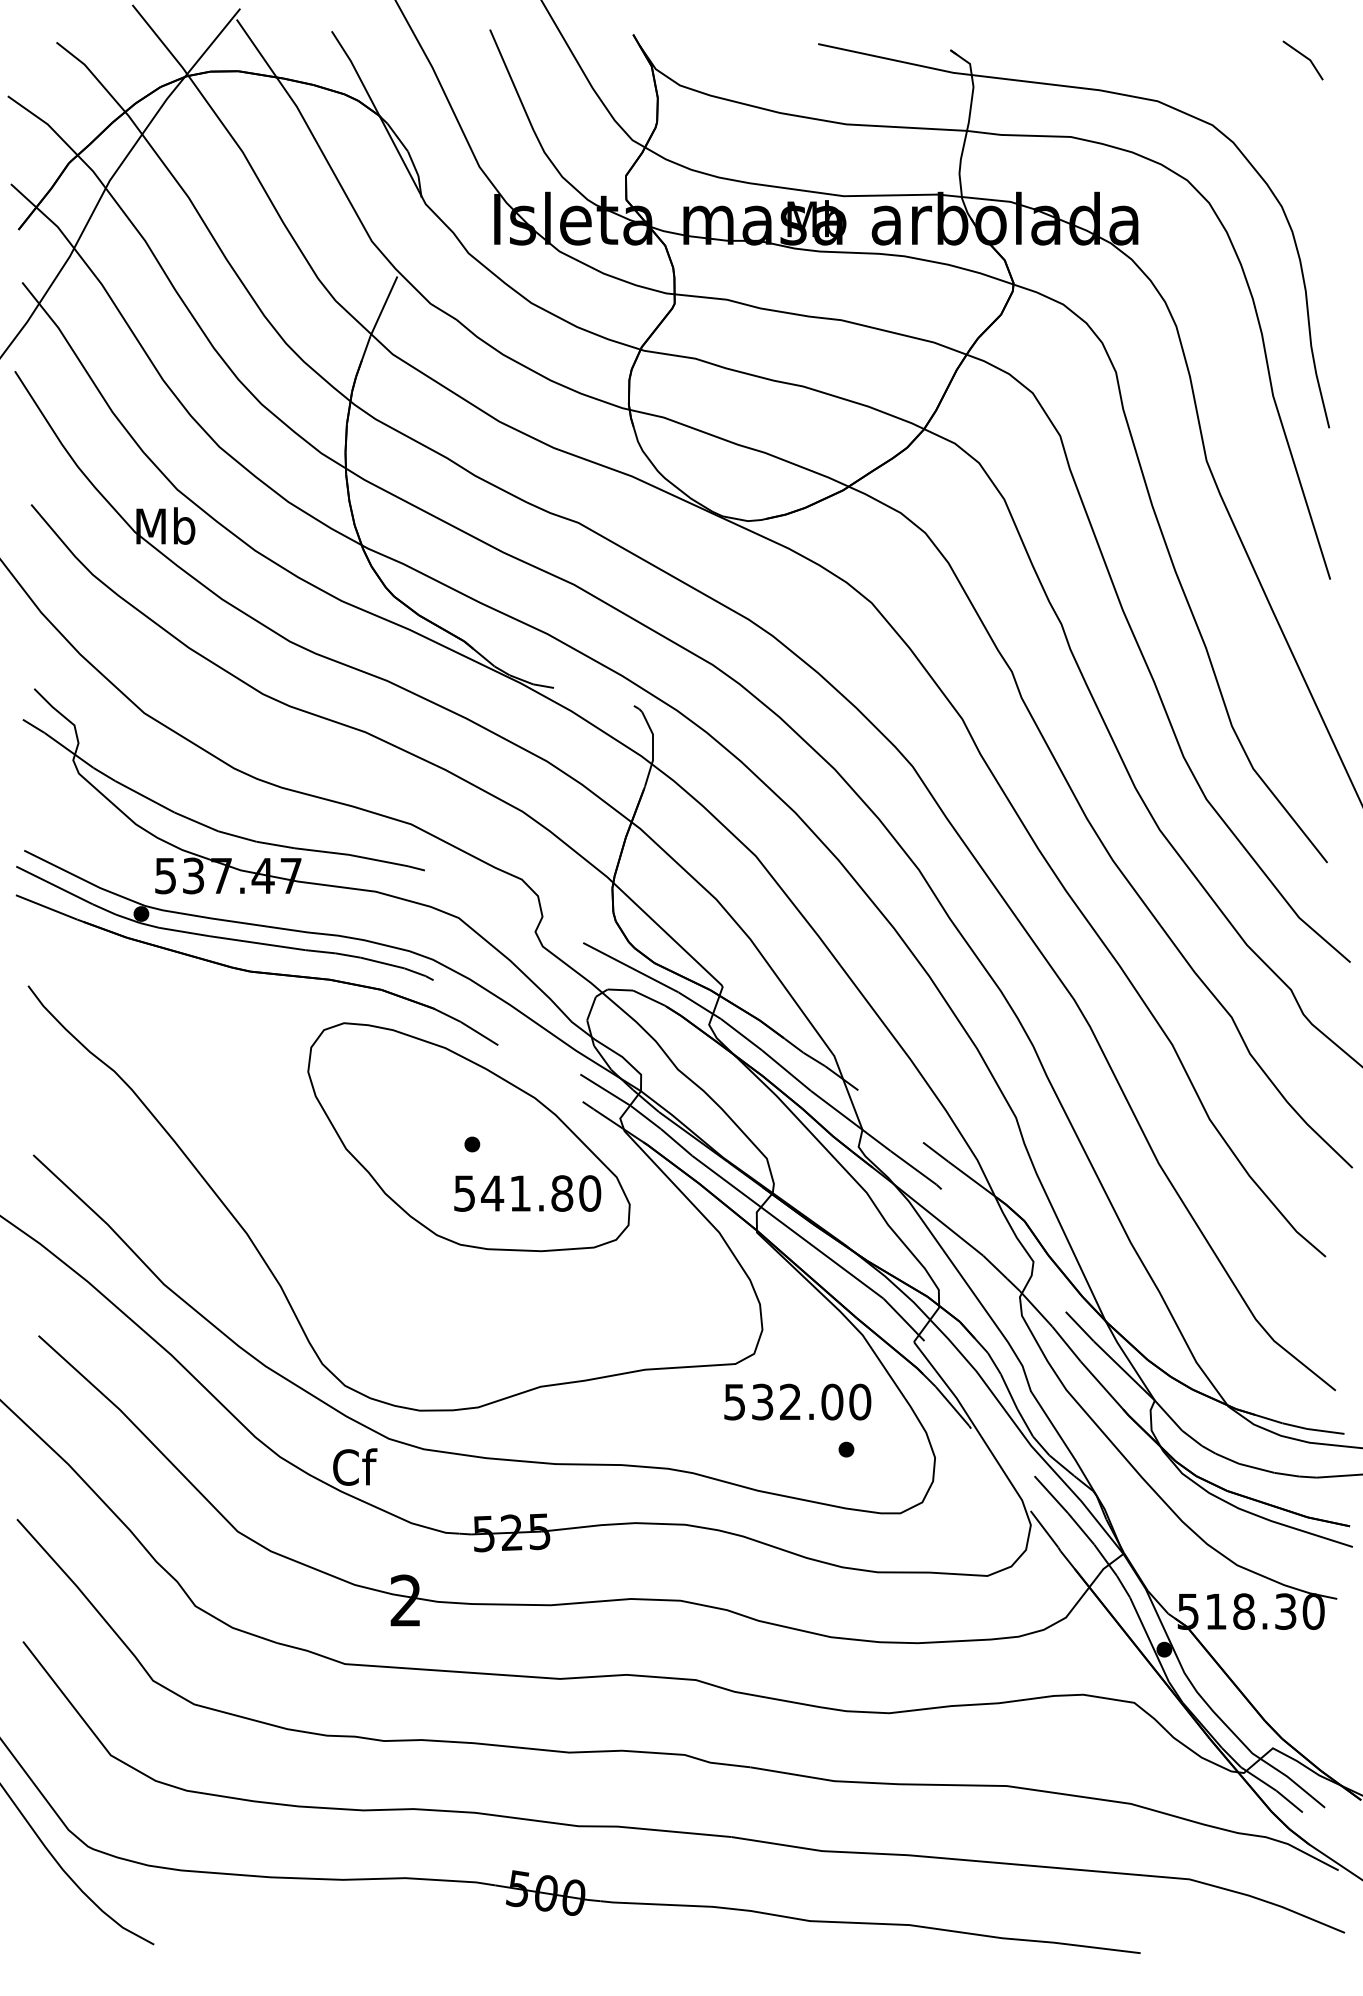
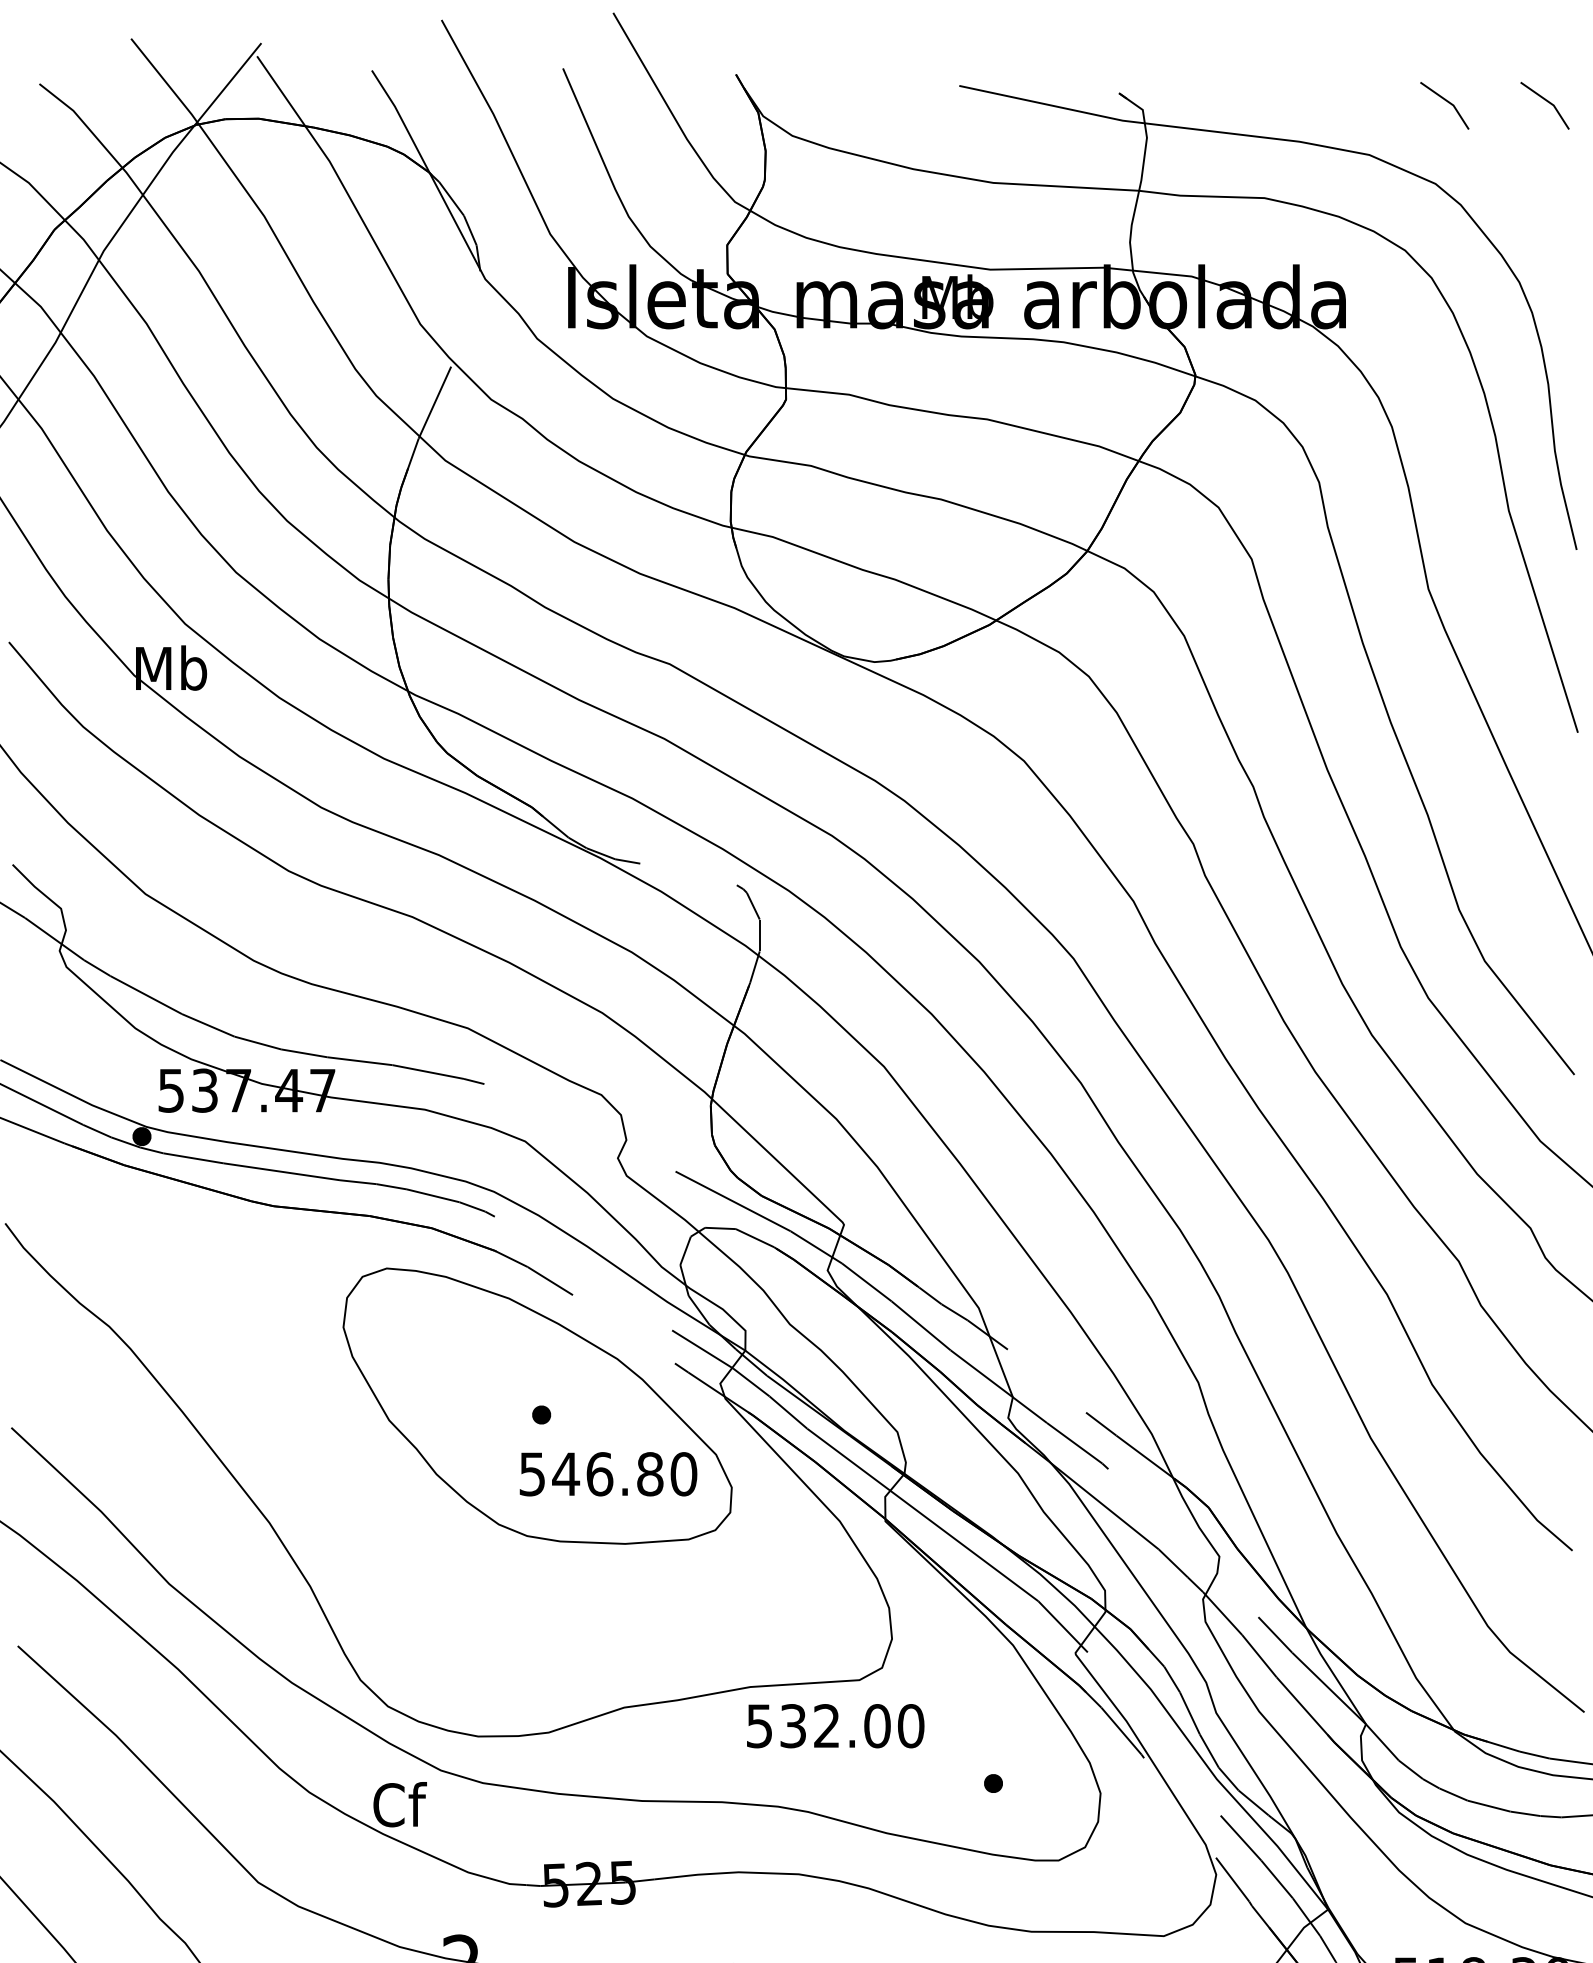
line: (1221, 57) -> (1446, 102), added
text: (520, 1193) -> (599, 1474), 541.80 -> 546.80
text: (797, 1401) -> (835, 1725), moved

